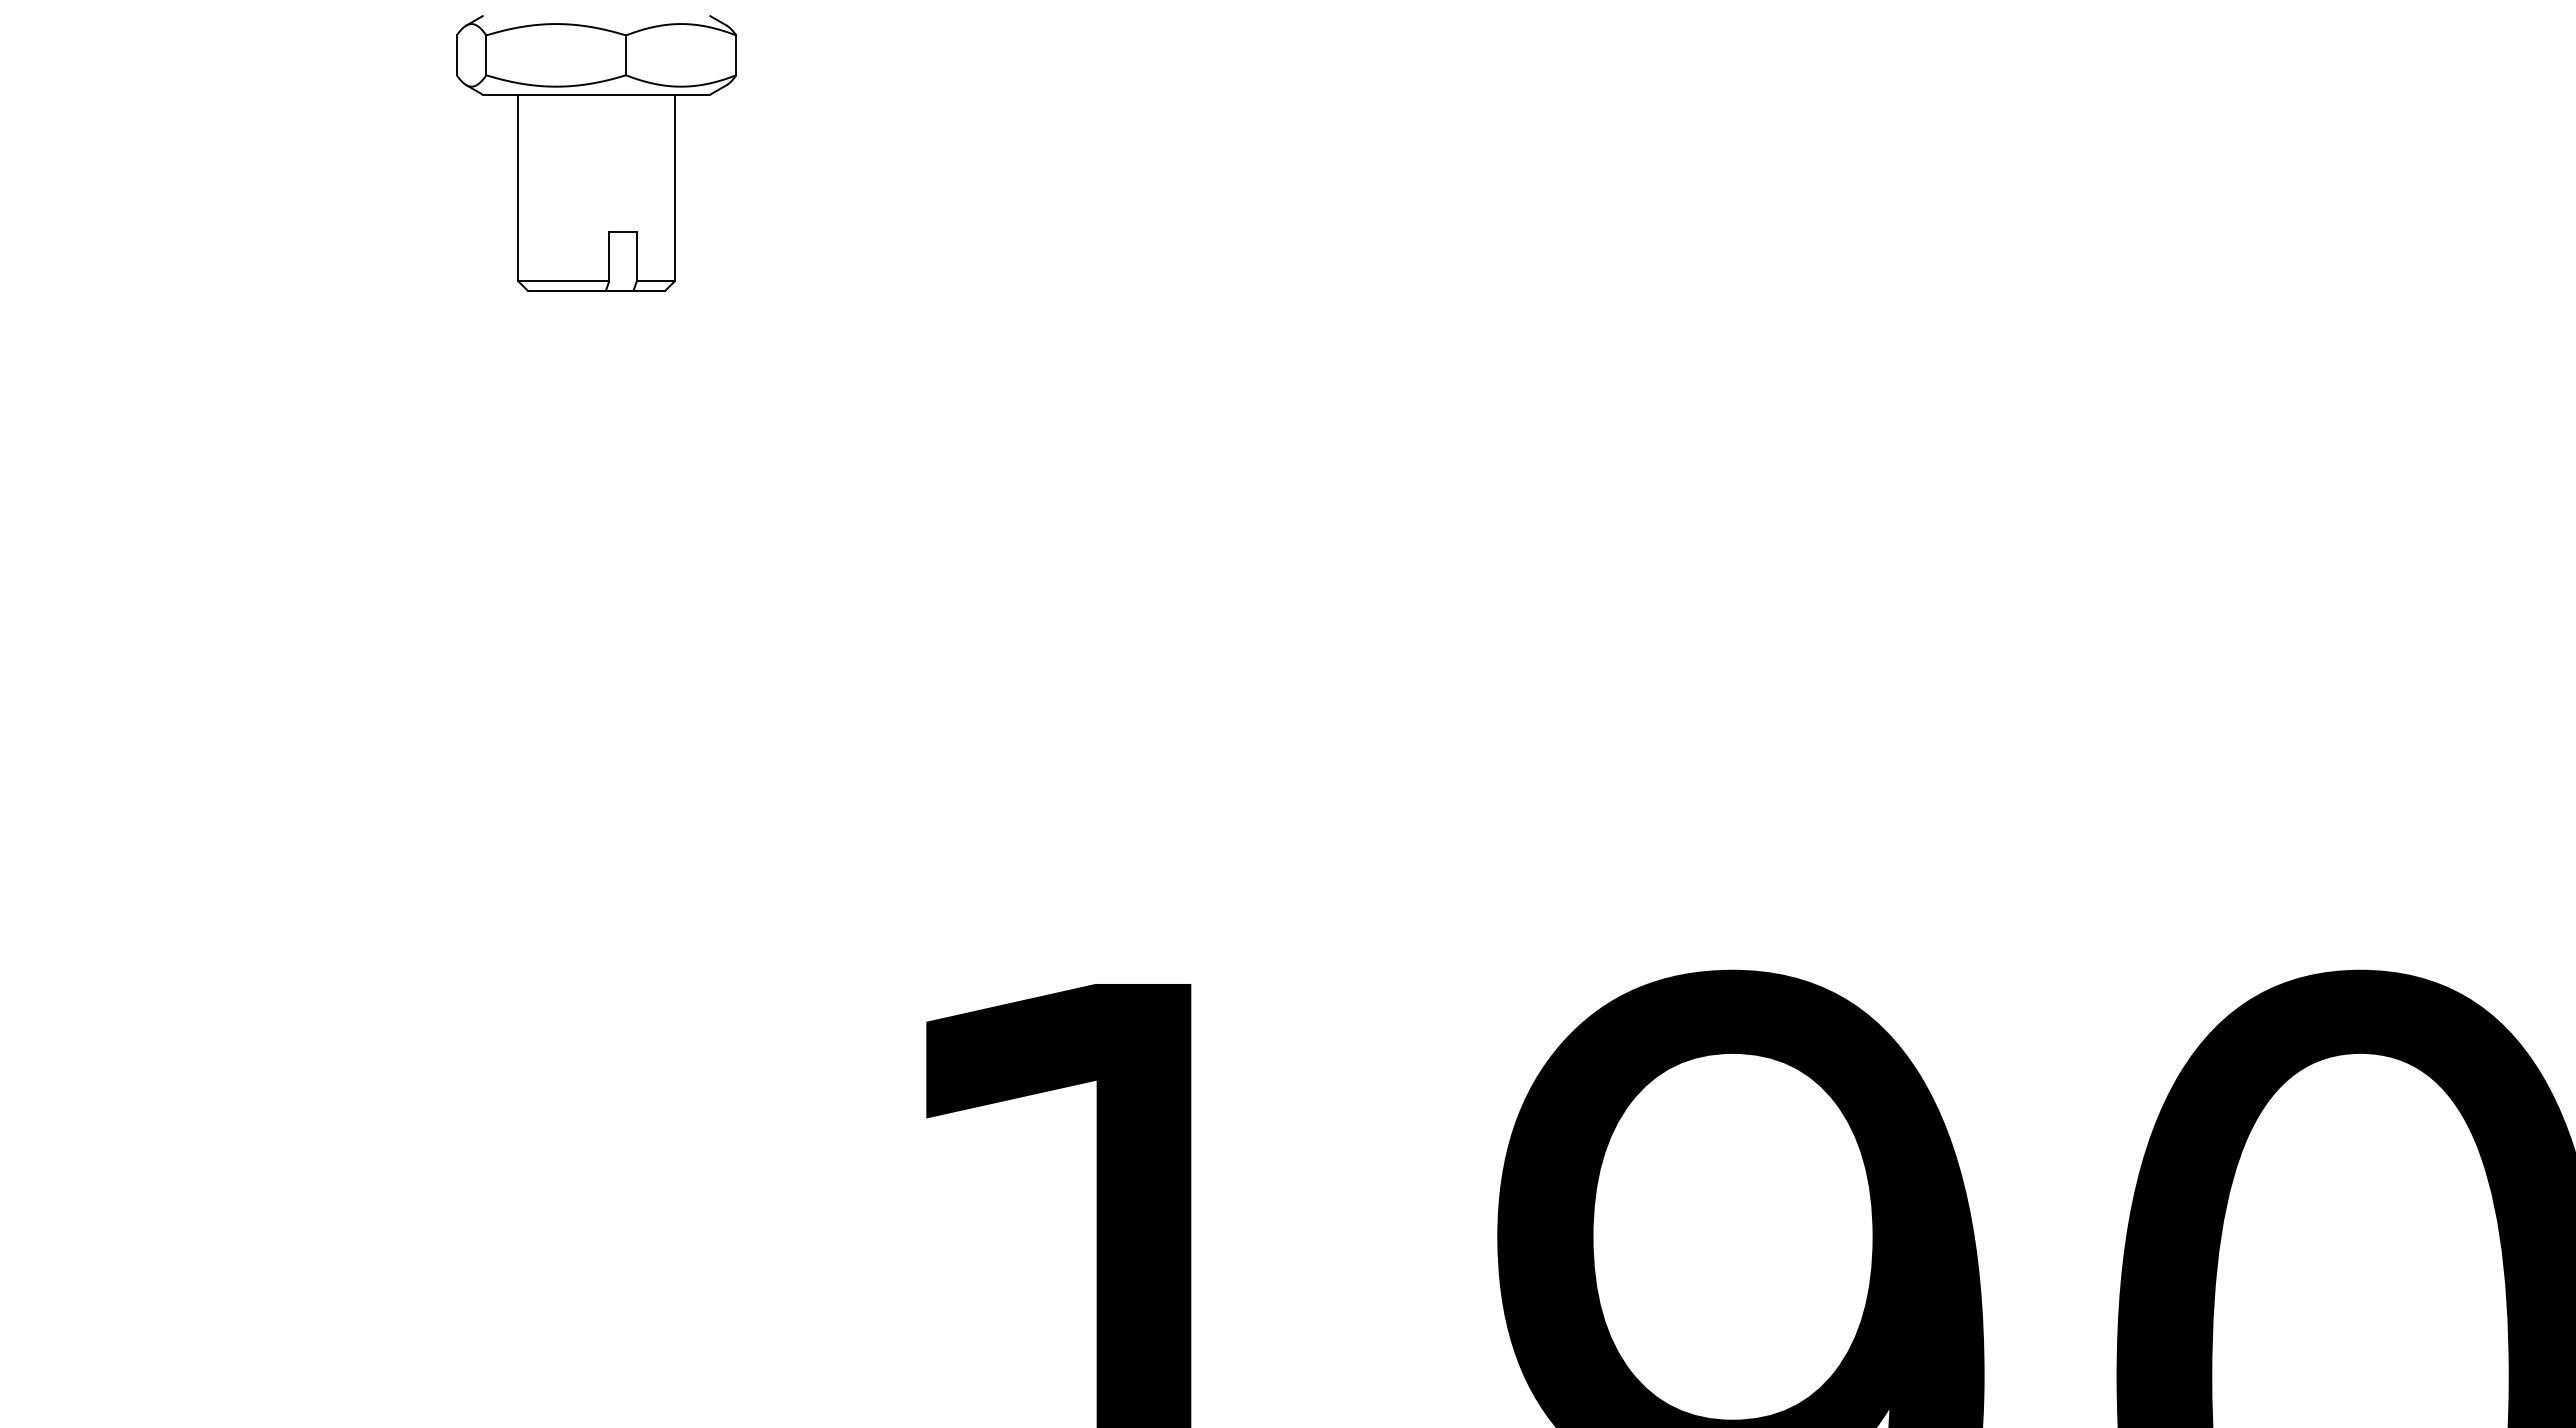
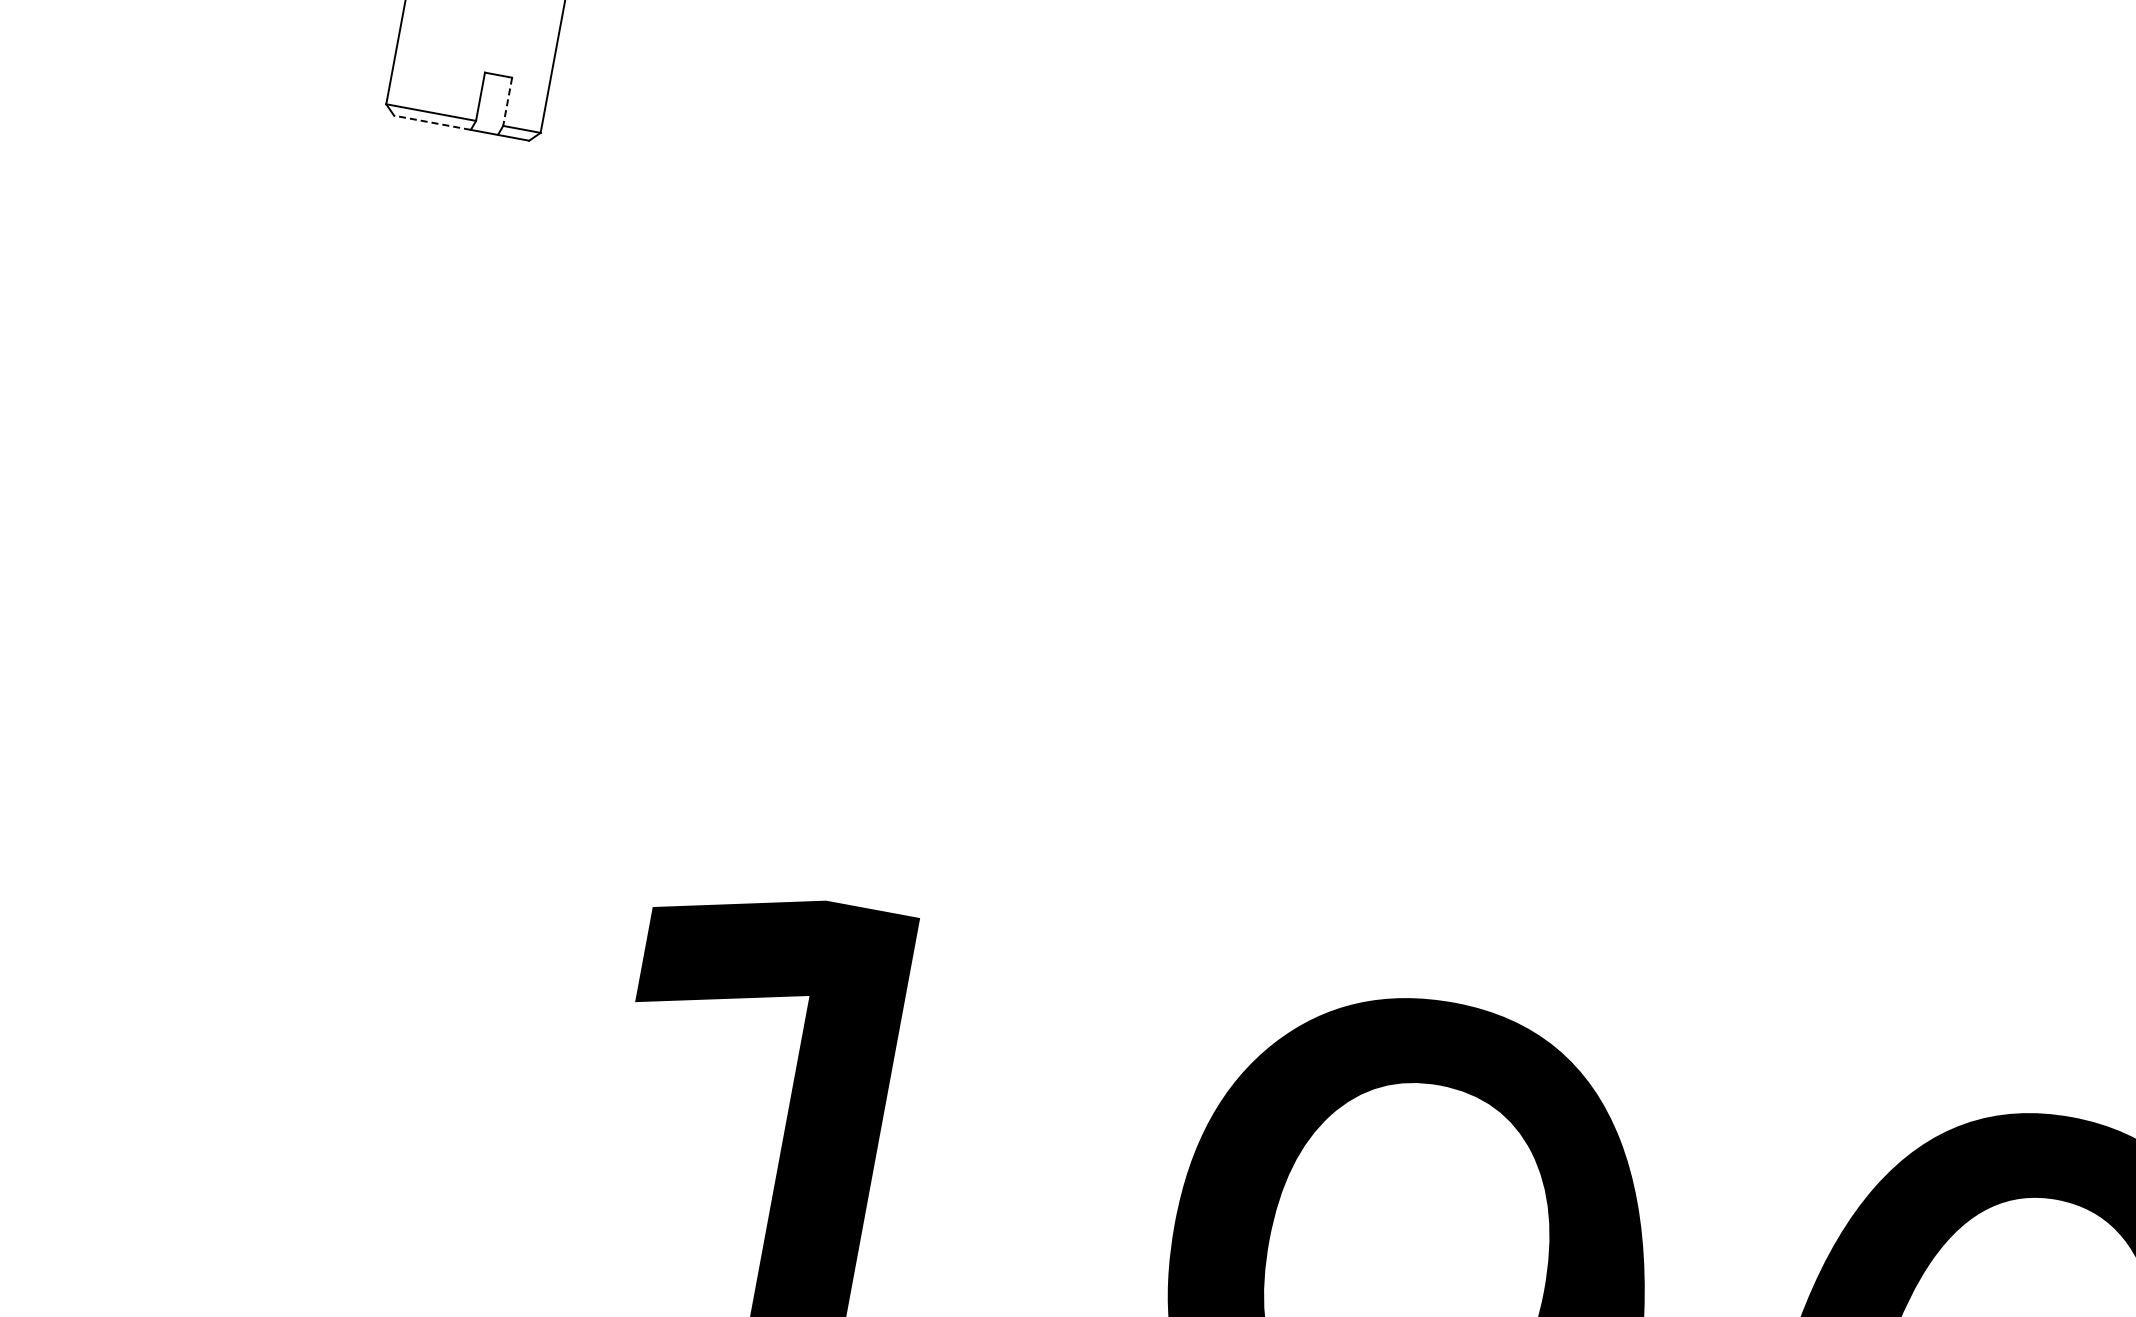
line: (636, 256) -> (507, 101), solid -> dashed
line: (566, 290) -> (432, 122), solid -> dashed

